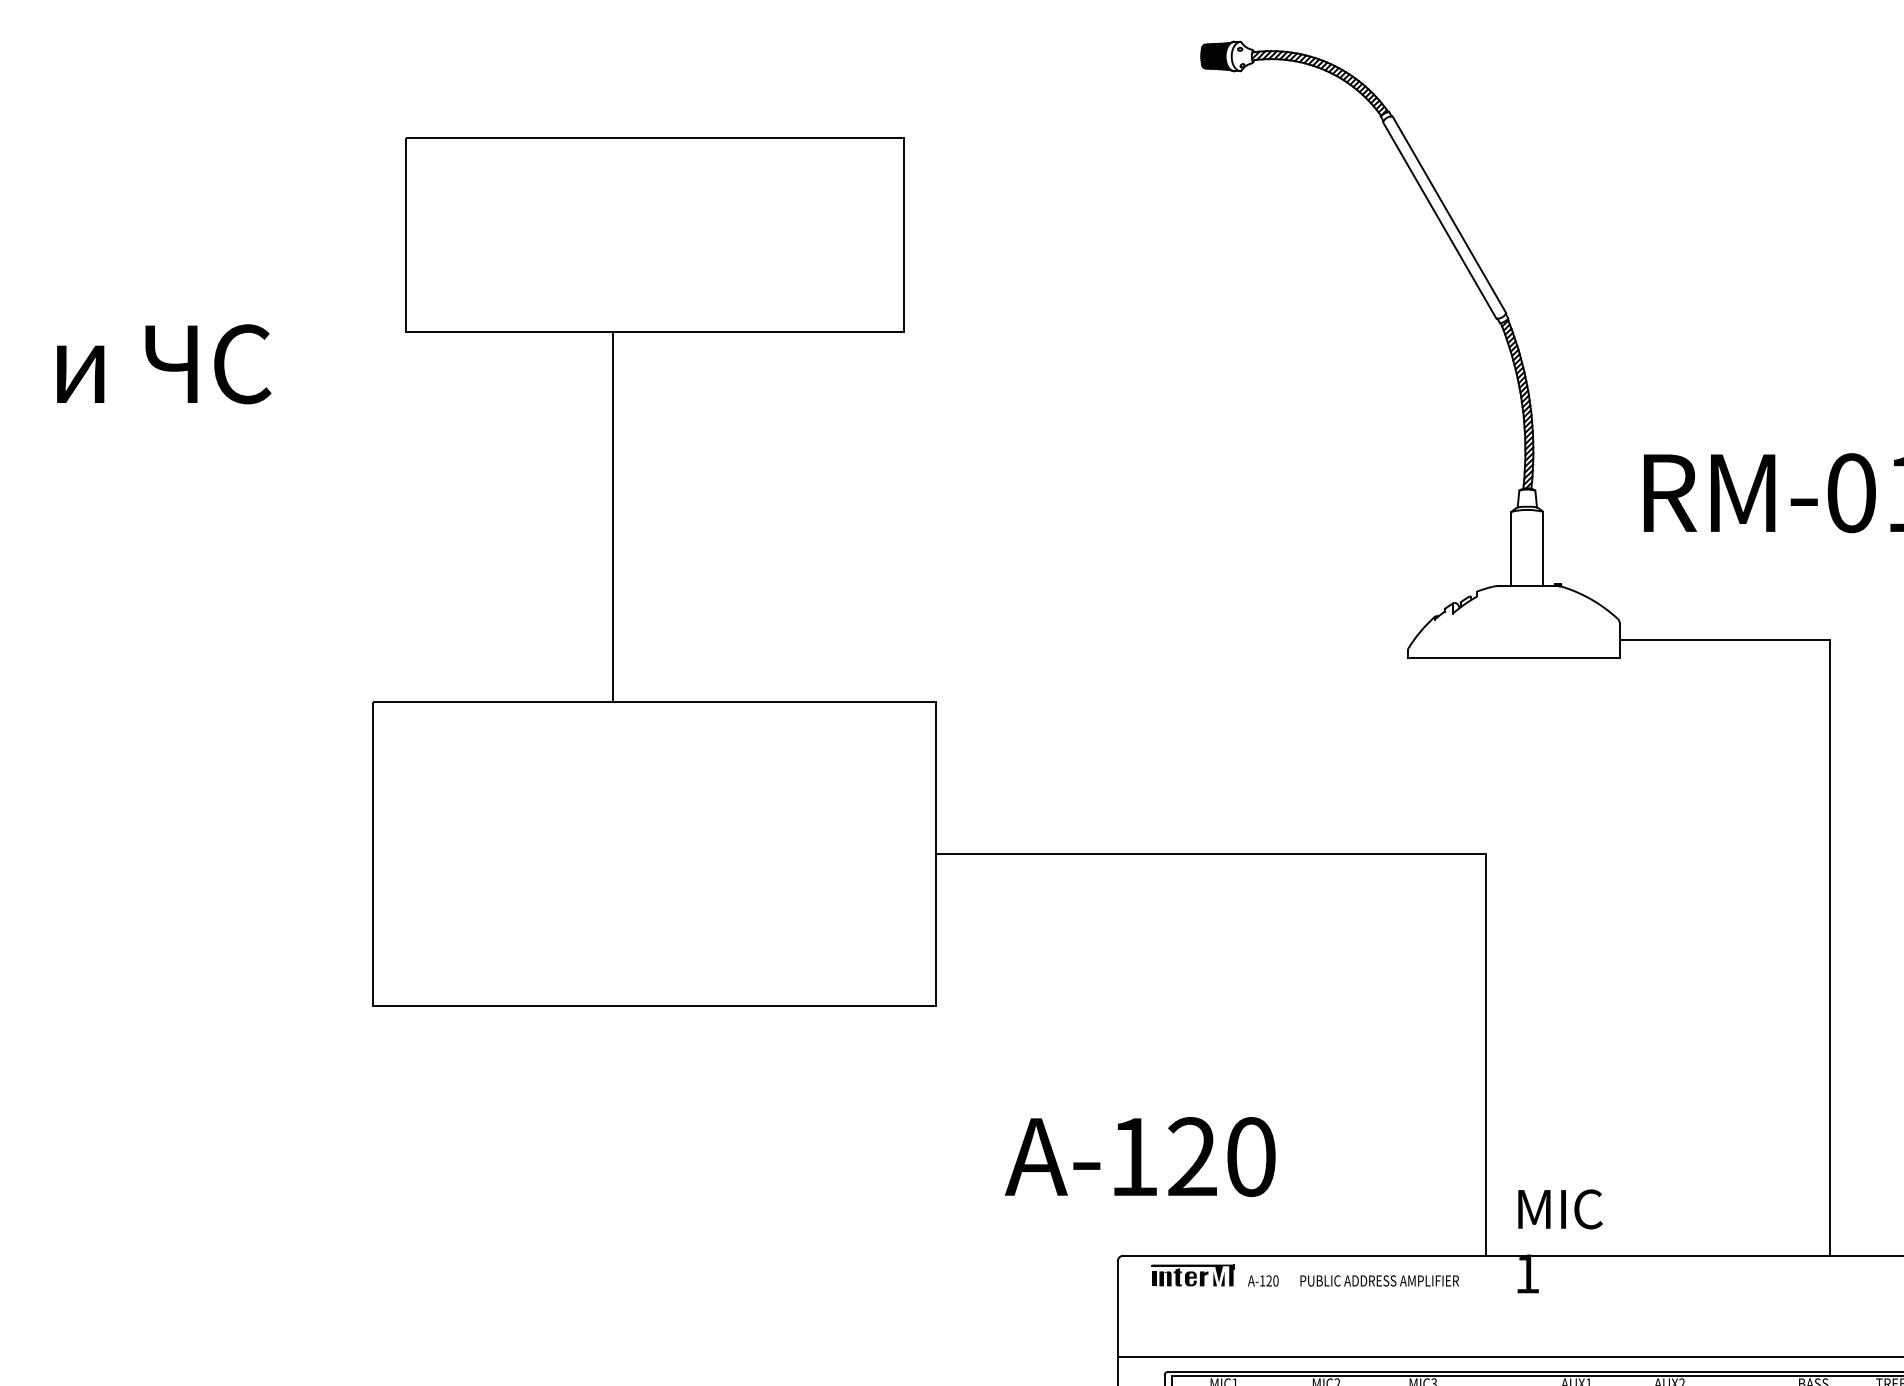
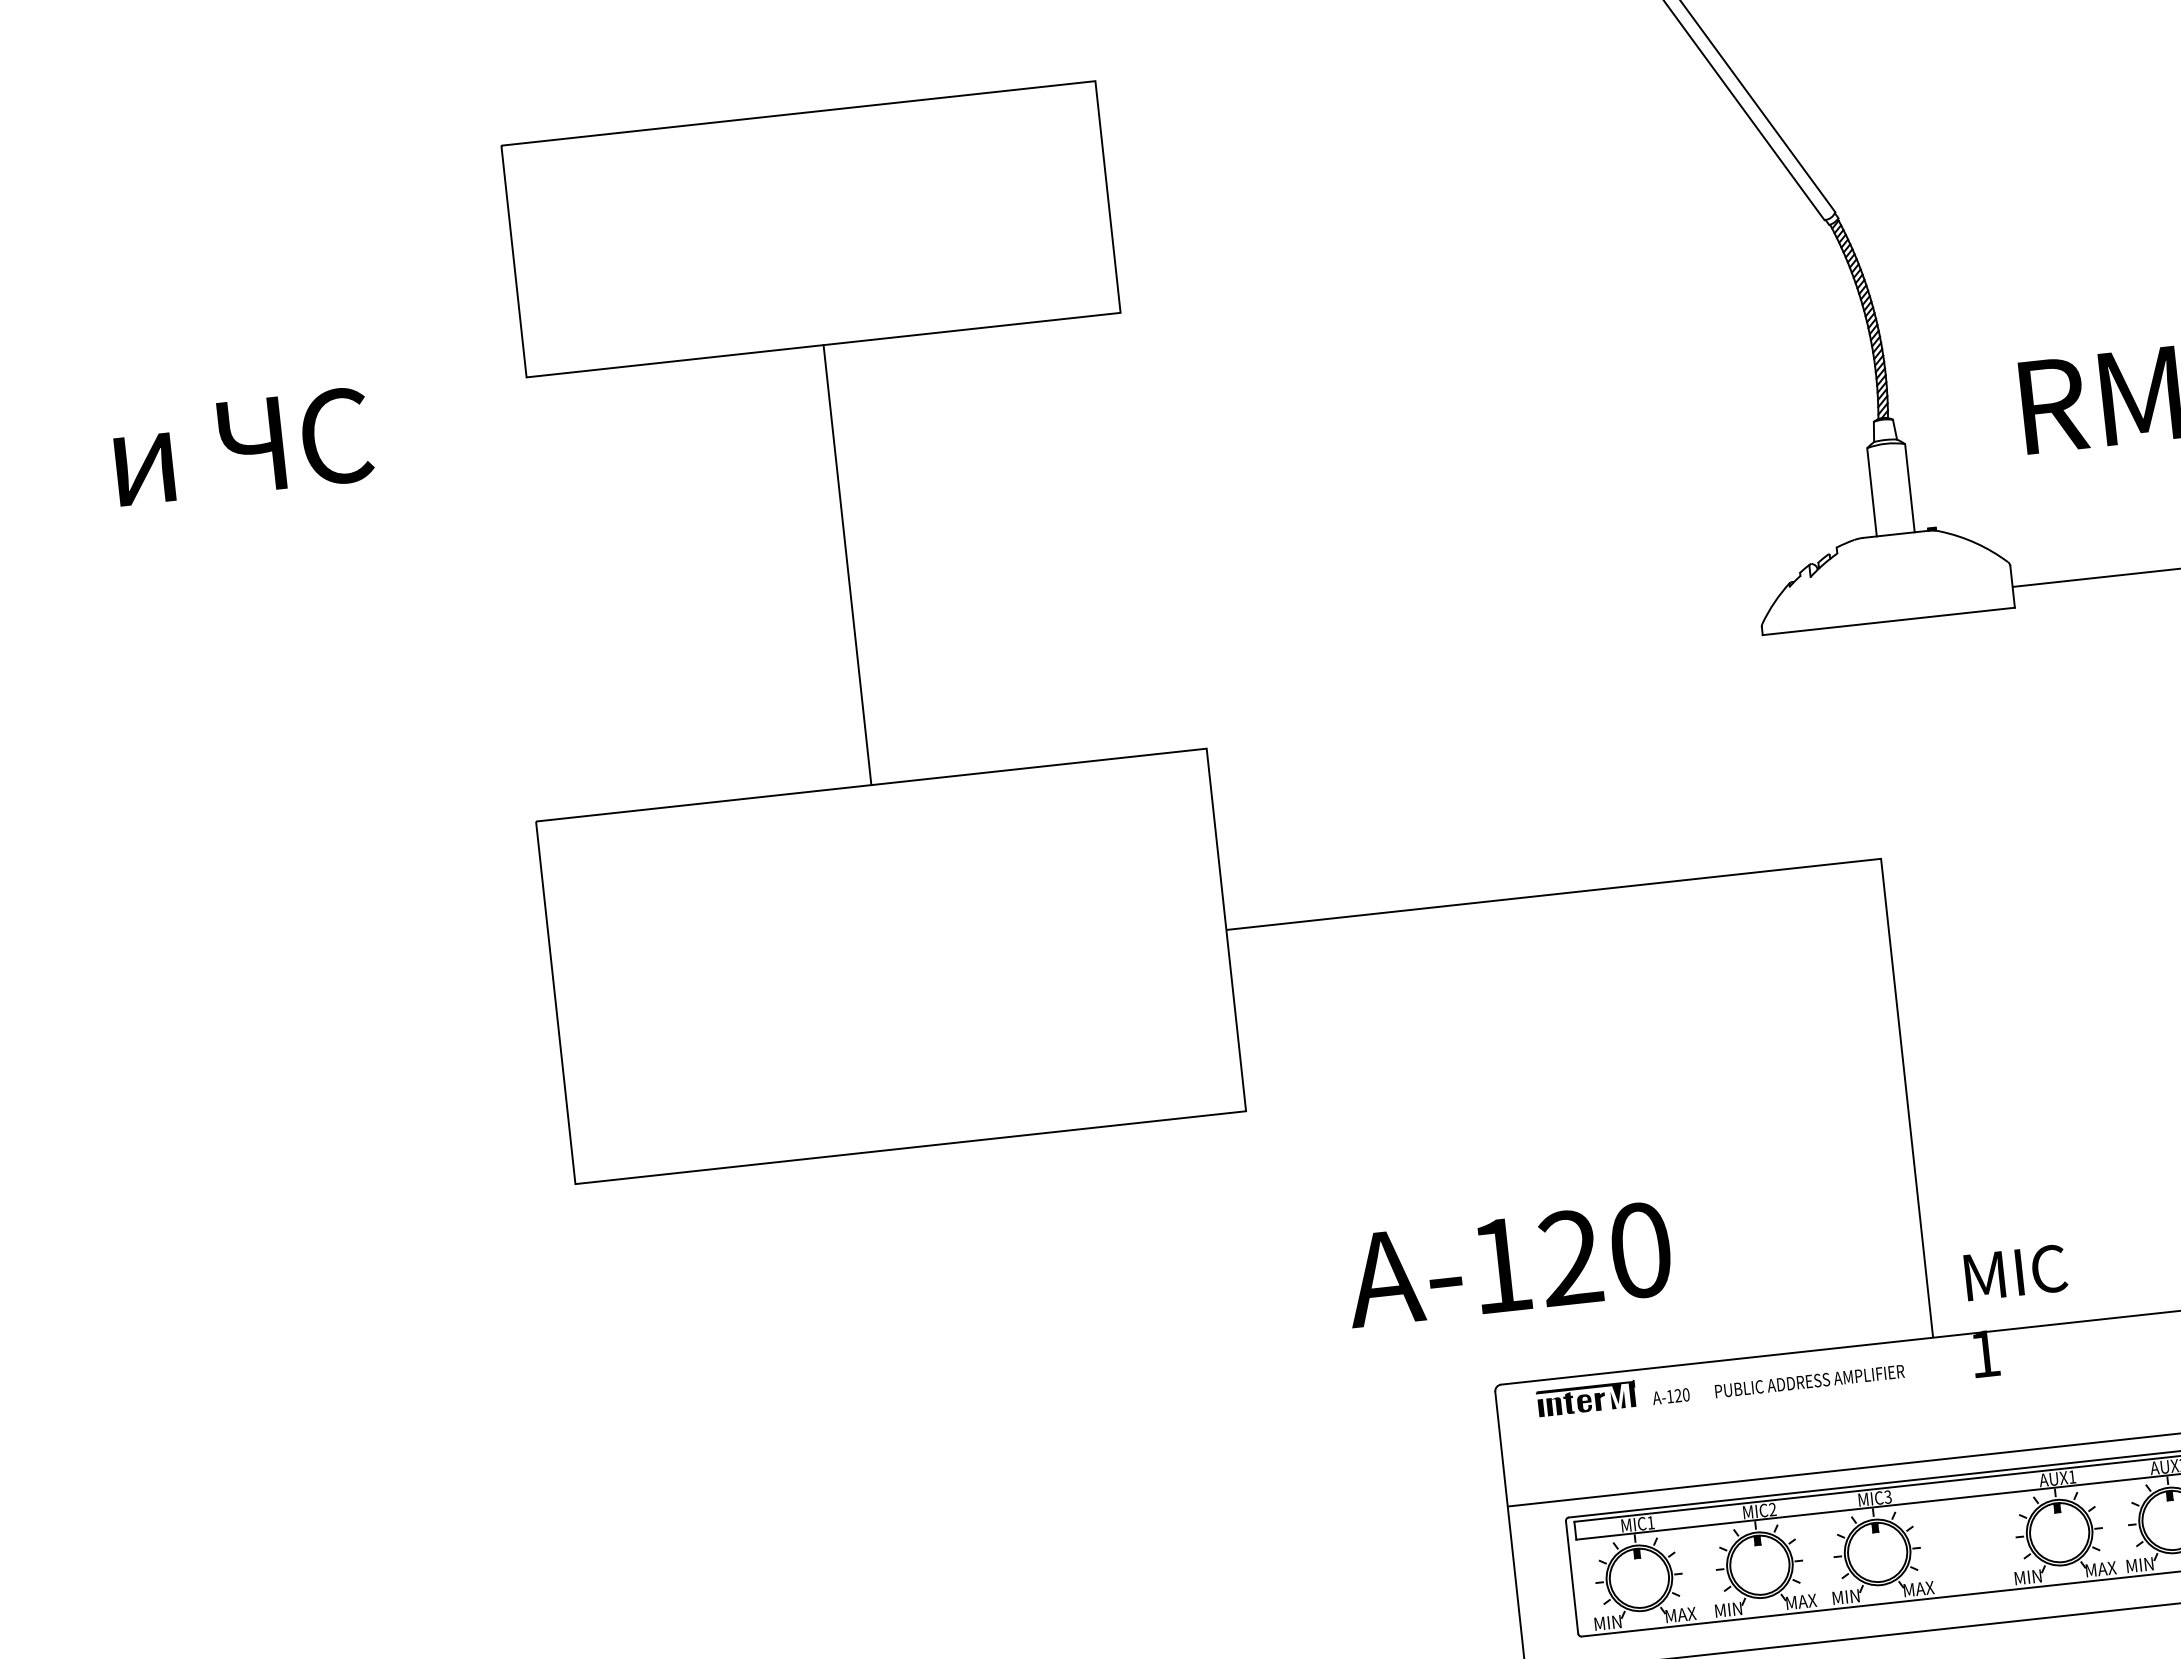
line: (612, 516) -> (846, 564), moved

